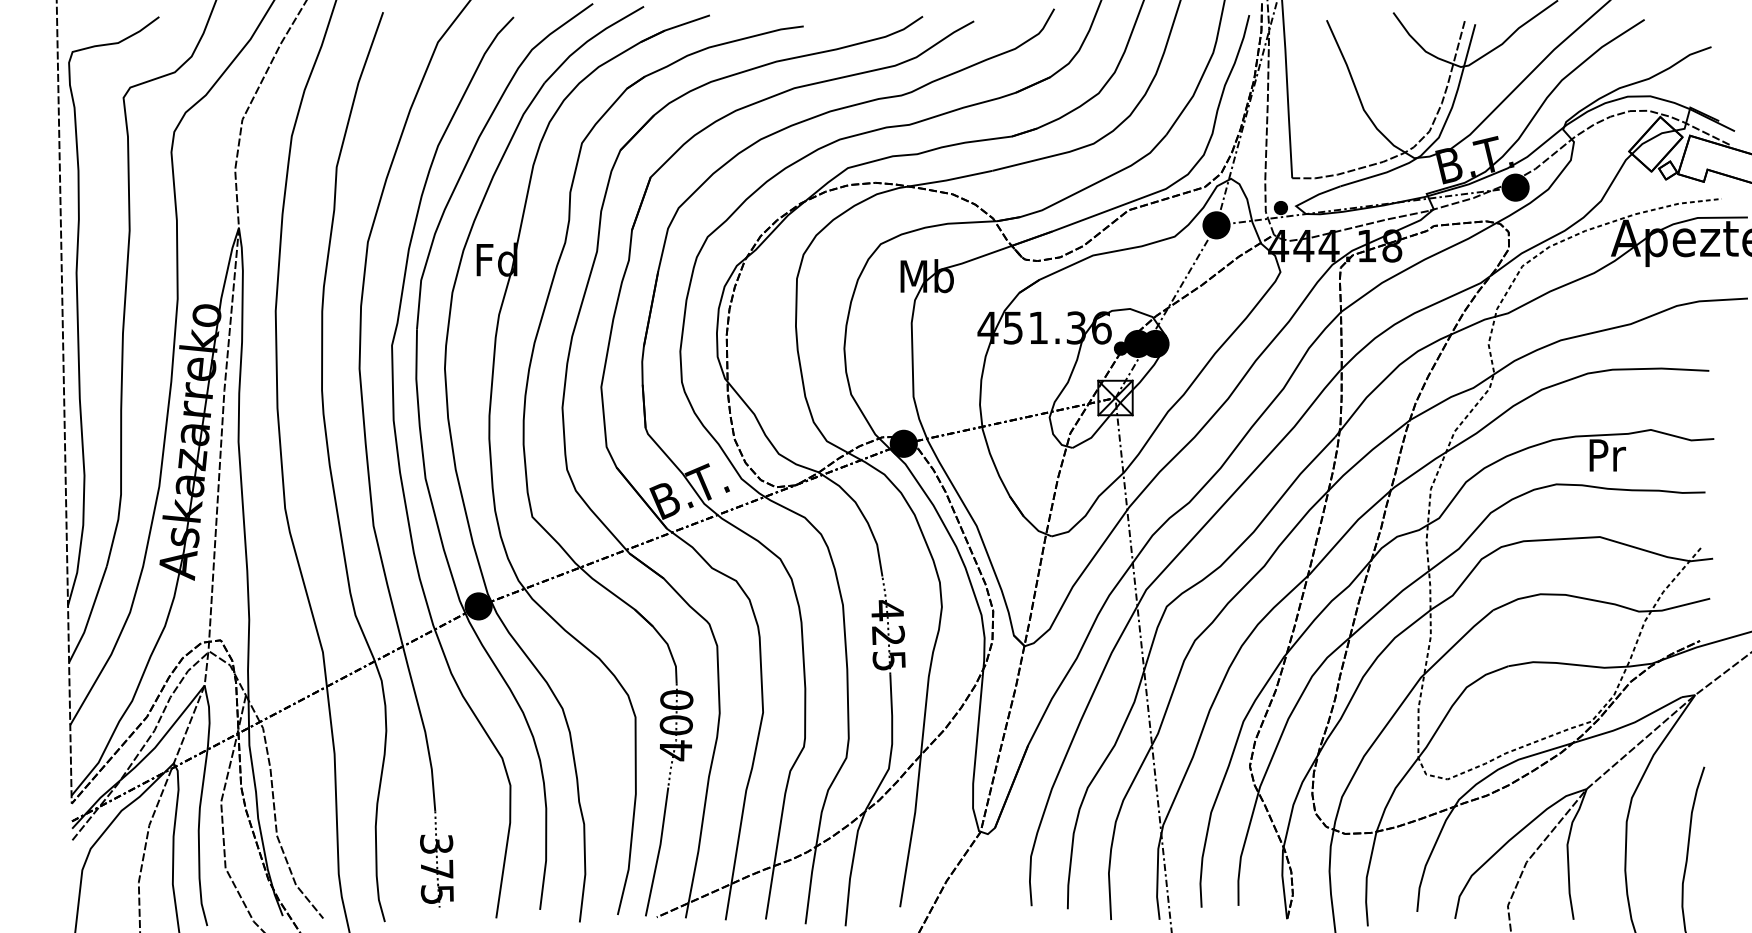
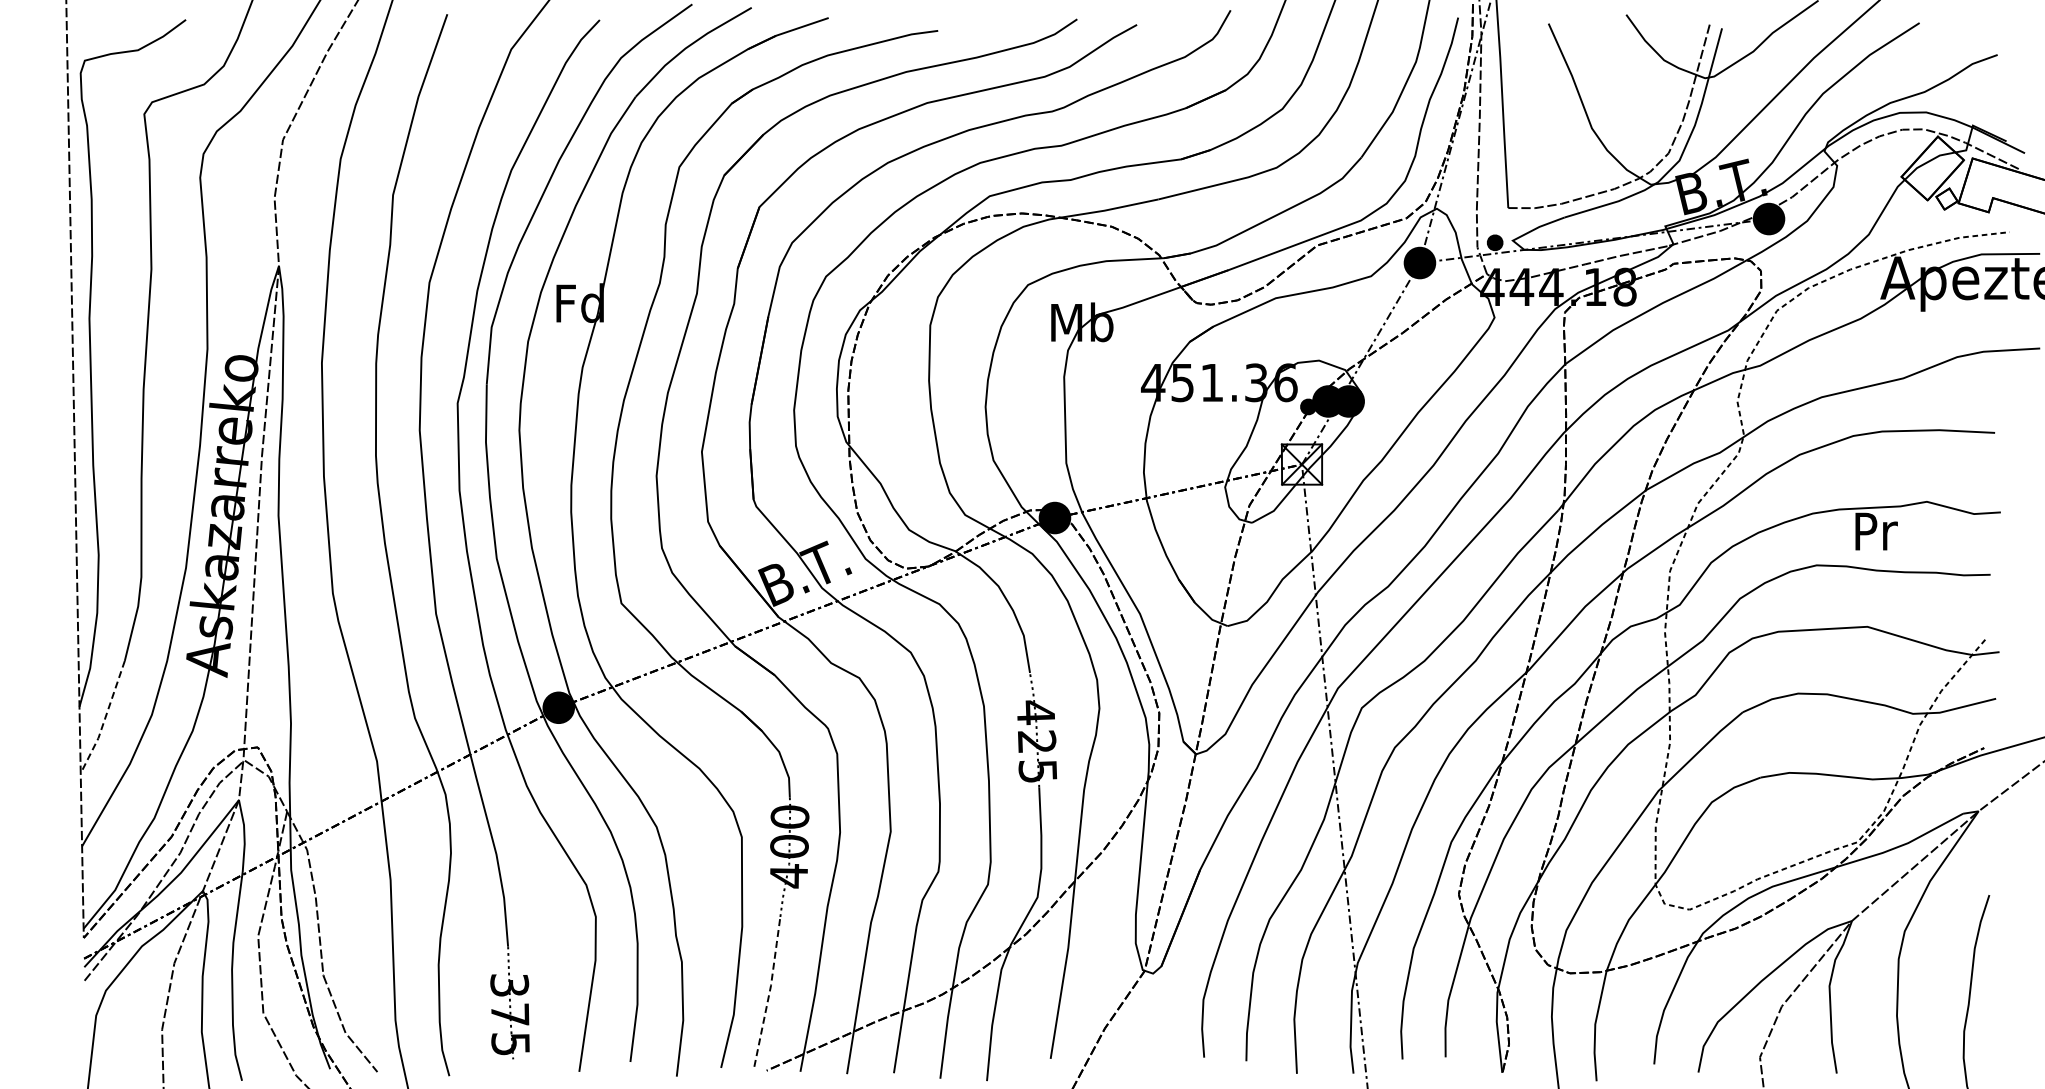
line: (89, 616) -> (104, 719), solid -> dashed
line: (659, 851) -> (769, 993), solid -> dashed

